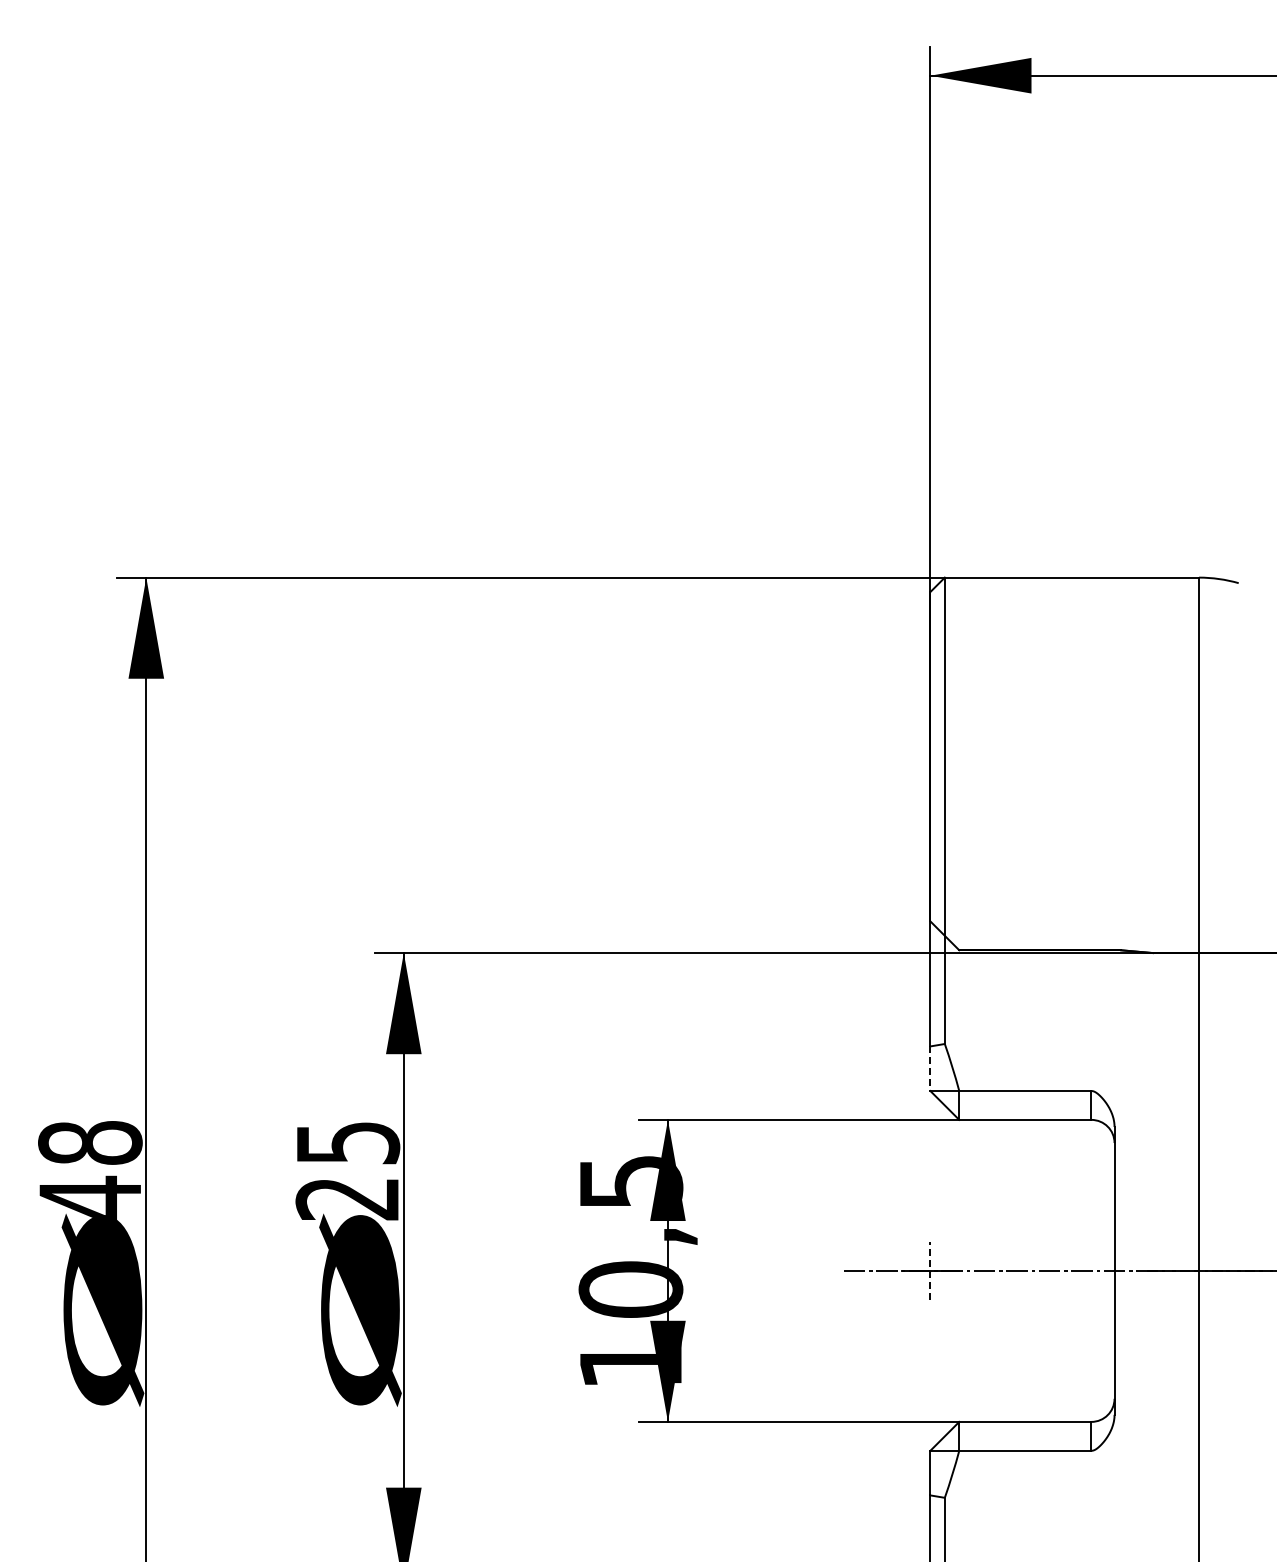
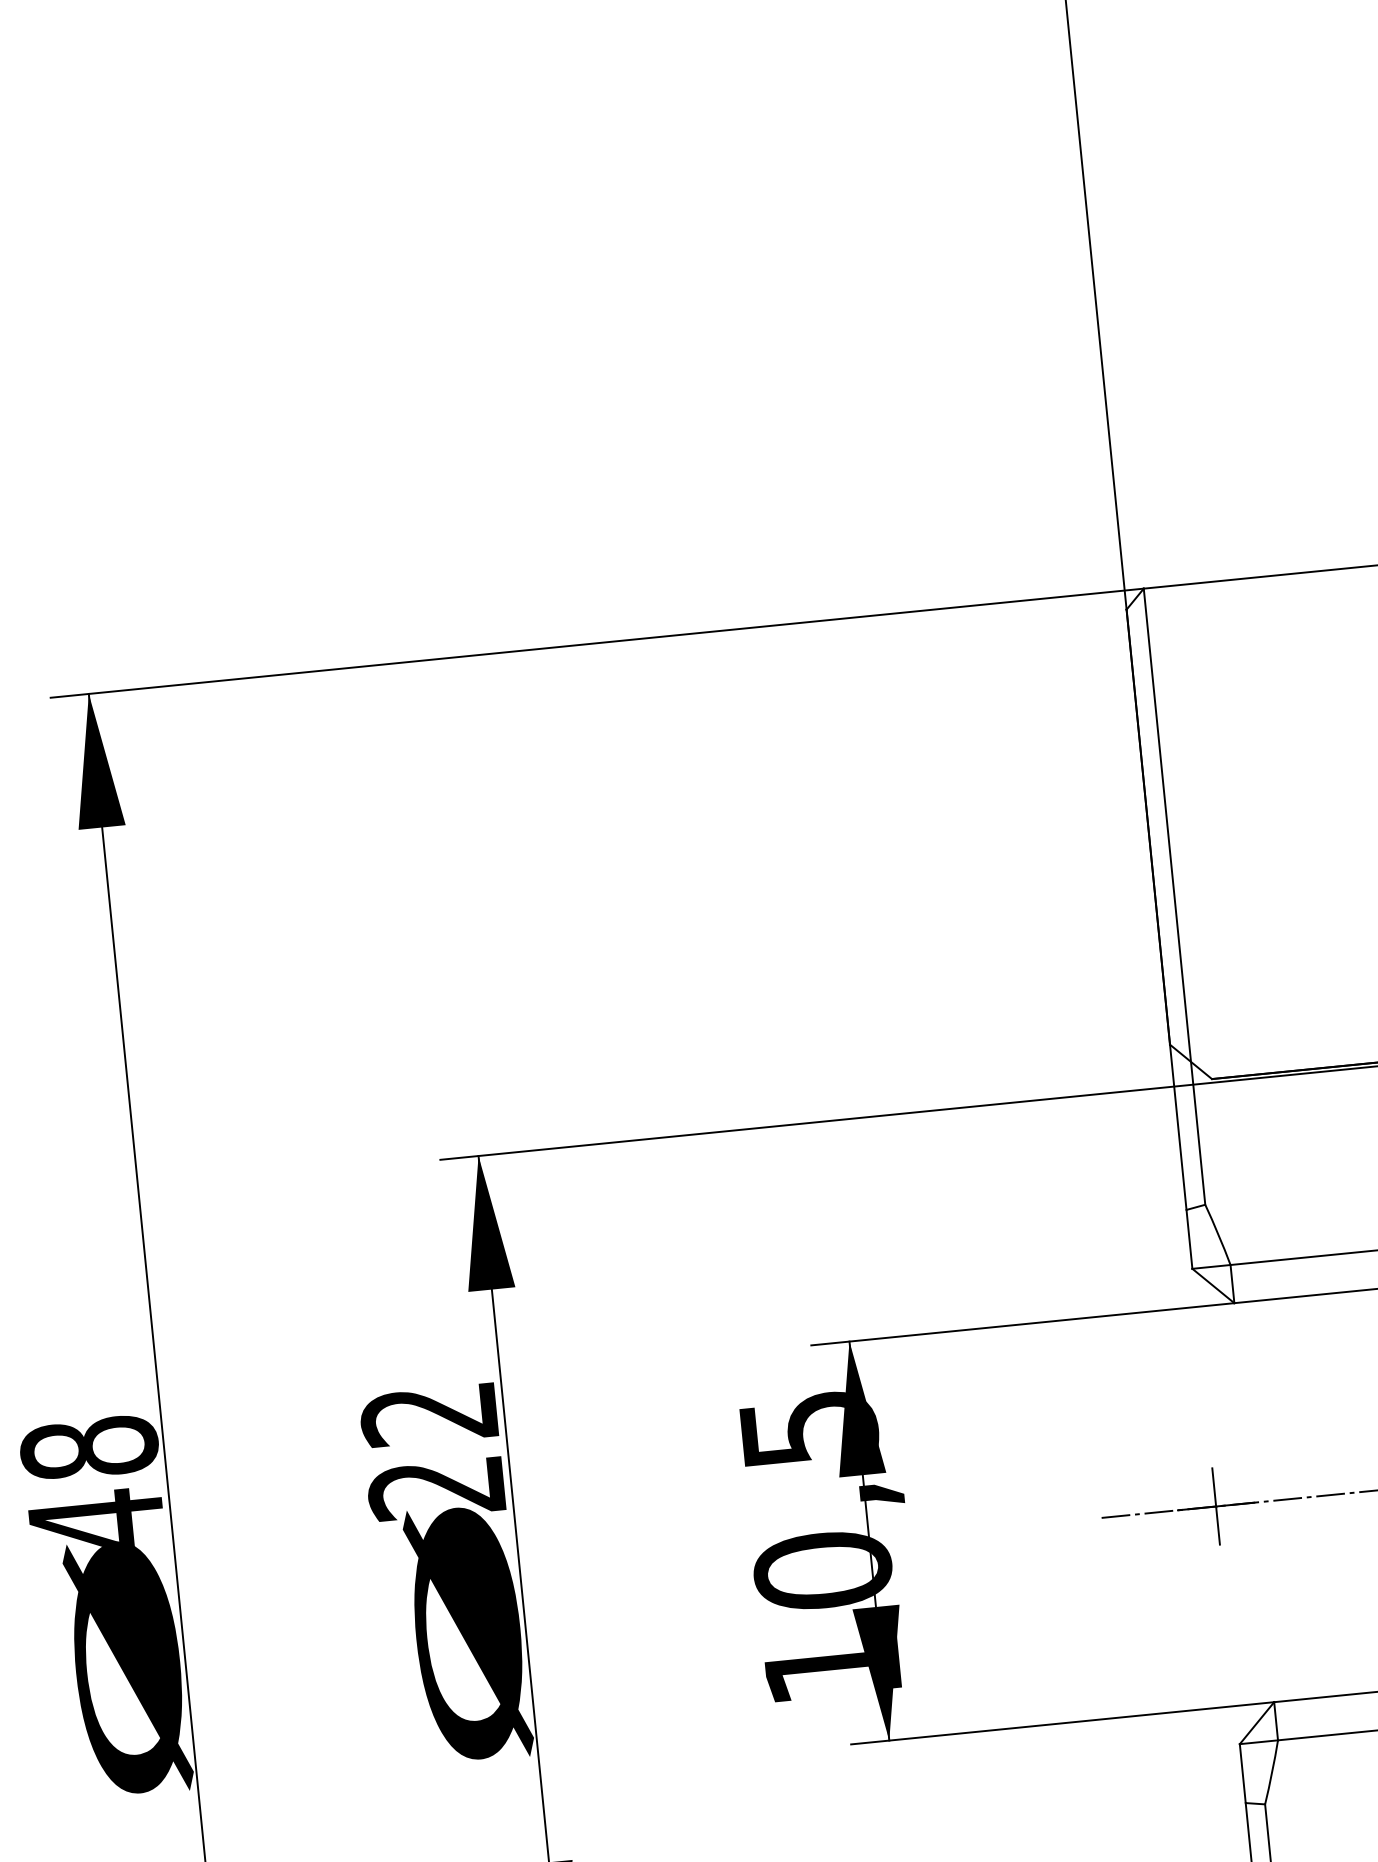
line: (930, 1069) -> (1189, 1240), dashed -> solid
text: (347, 1143) -> (429, 1415), 25 -> 22
line: (930, 1270) -> (1216, 1505), dashed -> solid

